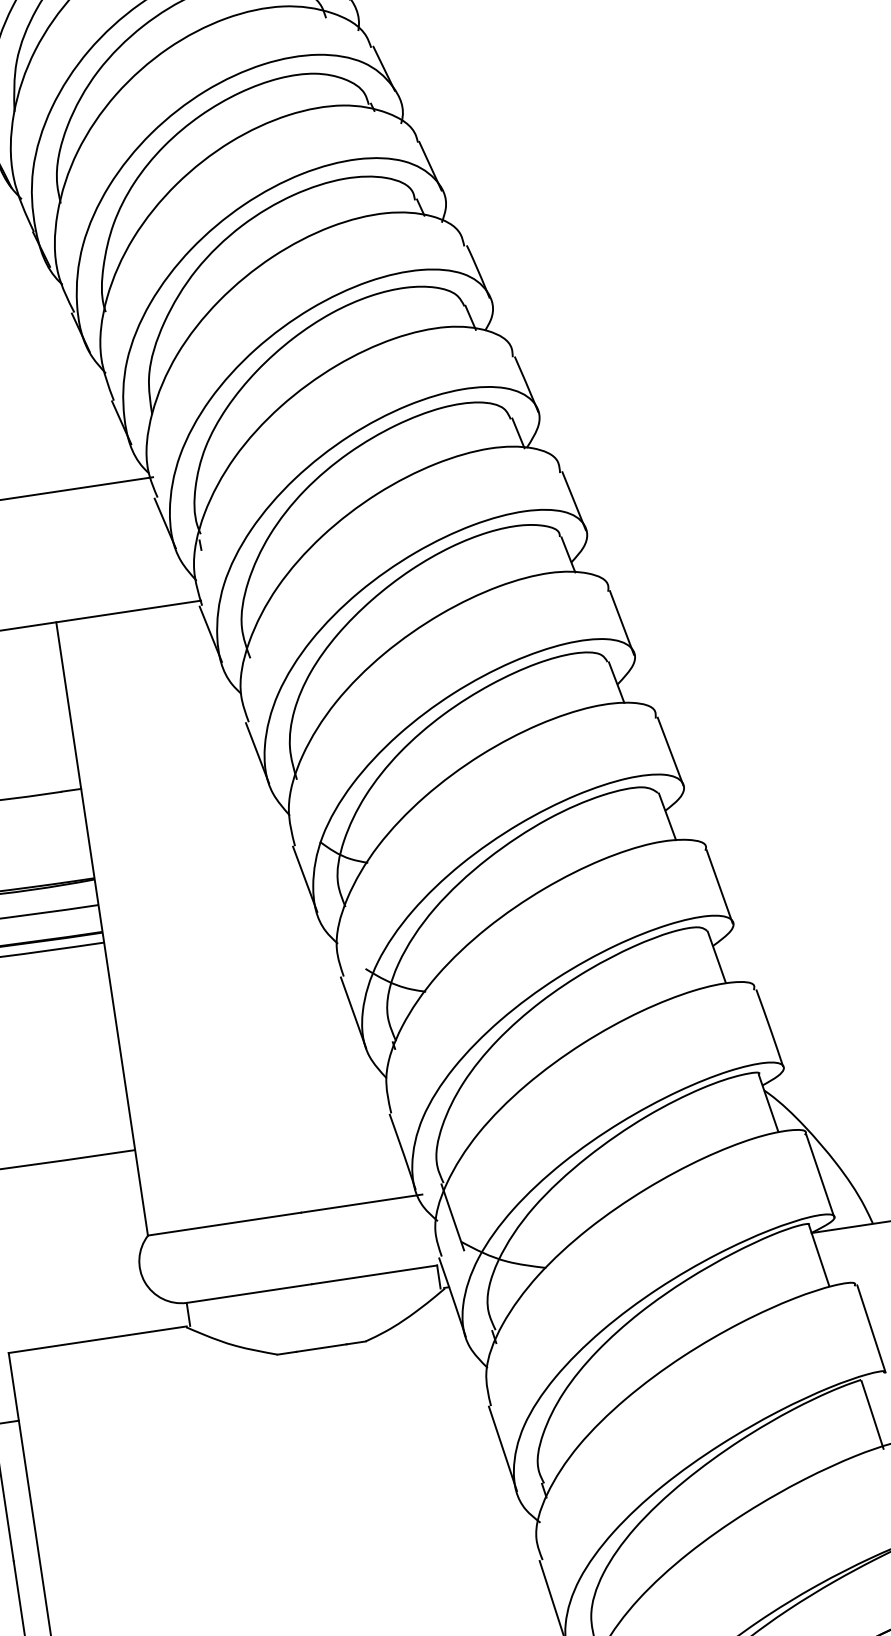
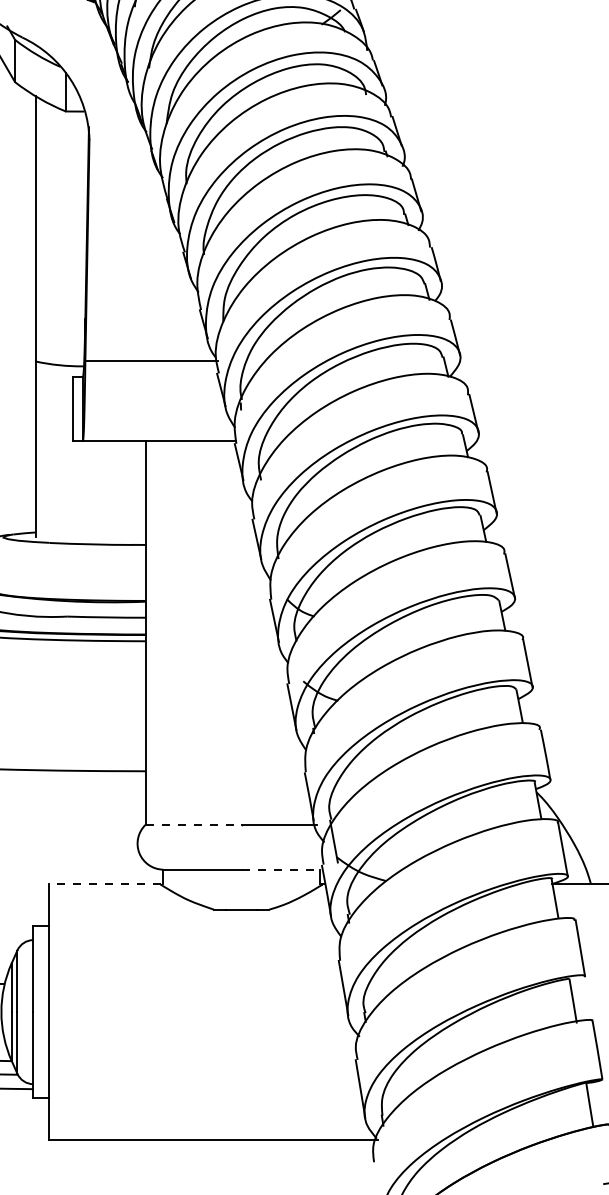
line: (226, 1223) -> (194, 824), solid -> dashed
line: (375, 1274) -> (281, 869), solid -> dashed
line: (98, 1340) -> (105, 884), solid -> dashed

